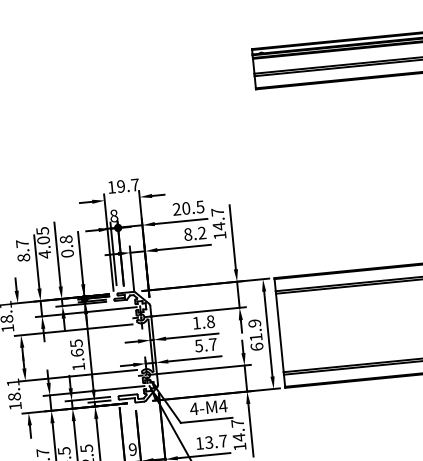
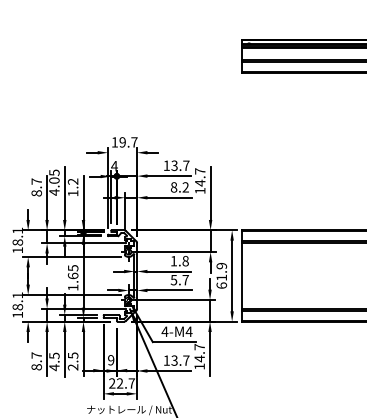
text: (188, 207) -> (176, 165), 20.5 -> 13.7
text: (113, 215) -> (114, 165), 8 -> 4
text: (66, 246) -> (72, 187), 0.8 -> 1.2

